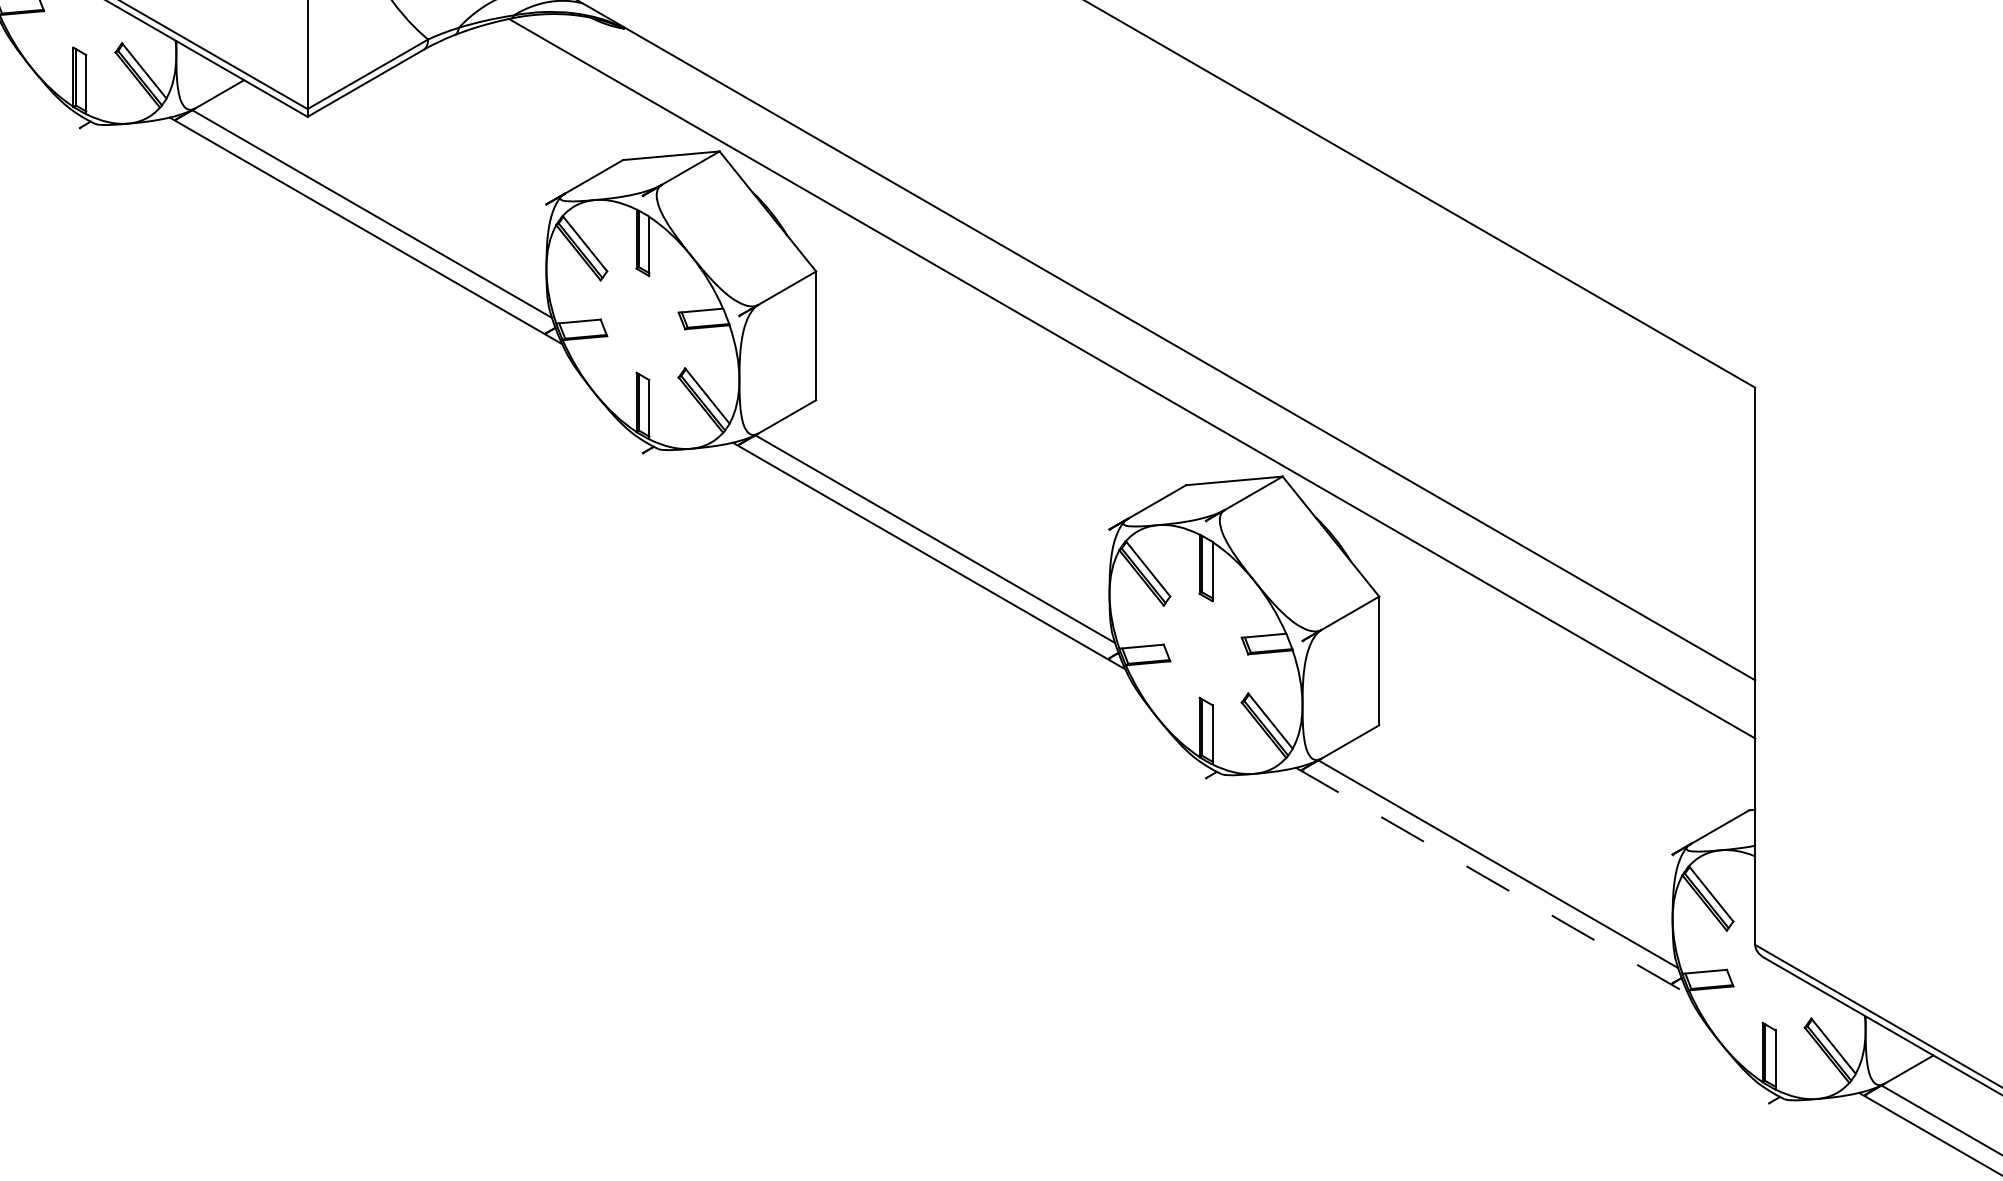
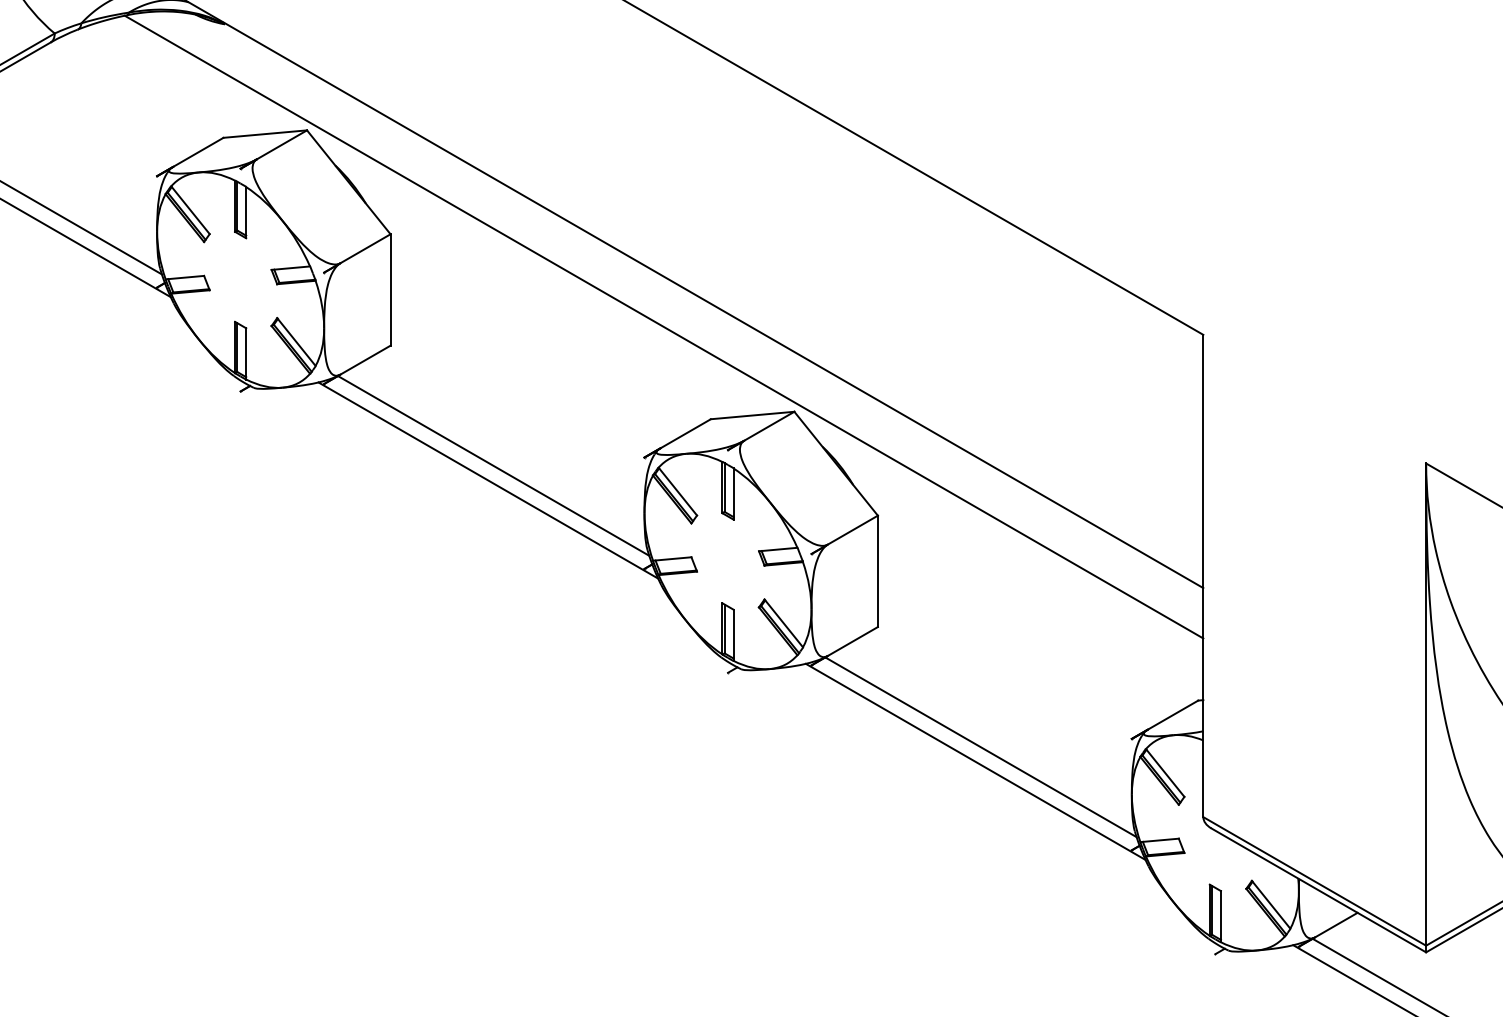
line: (1492, 881) -> (975, 762), dashed -> solid

